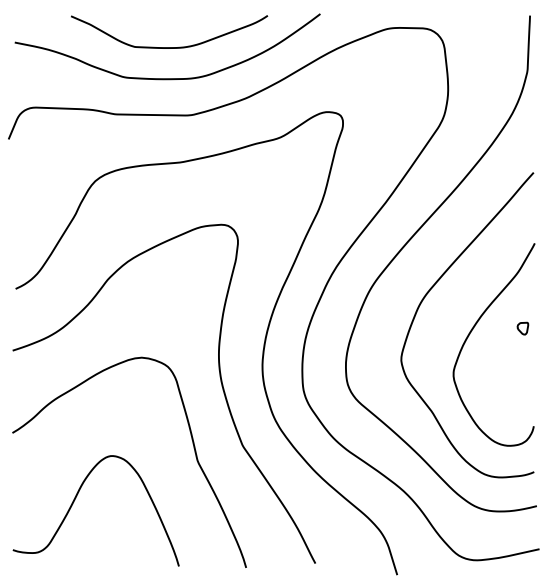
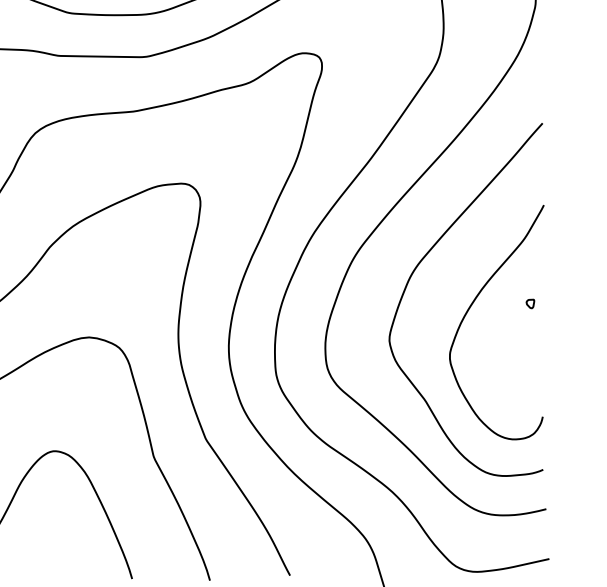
part: (523, 328) -> (530, 303), size x0.62

